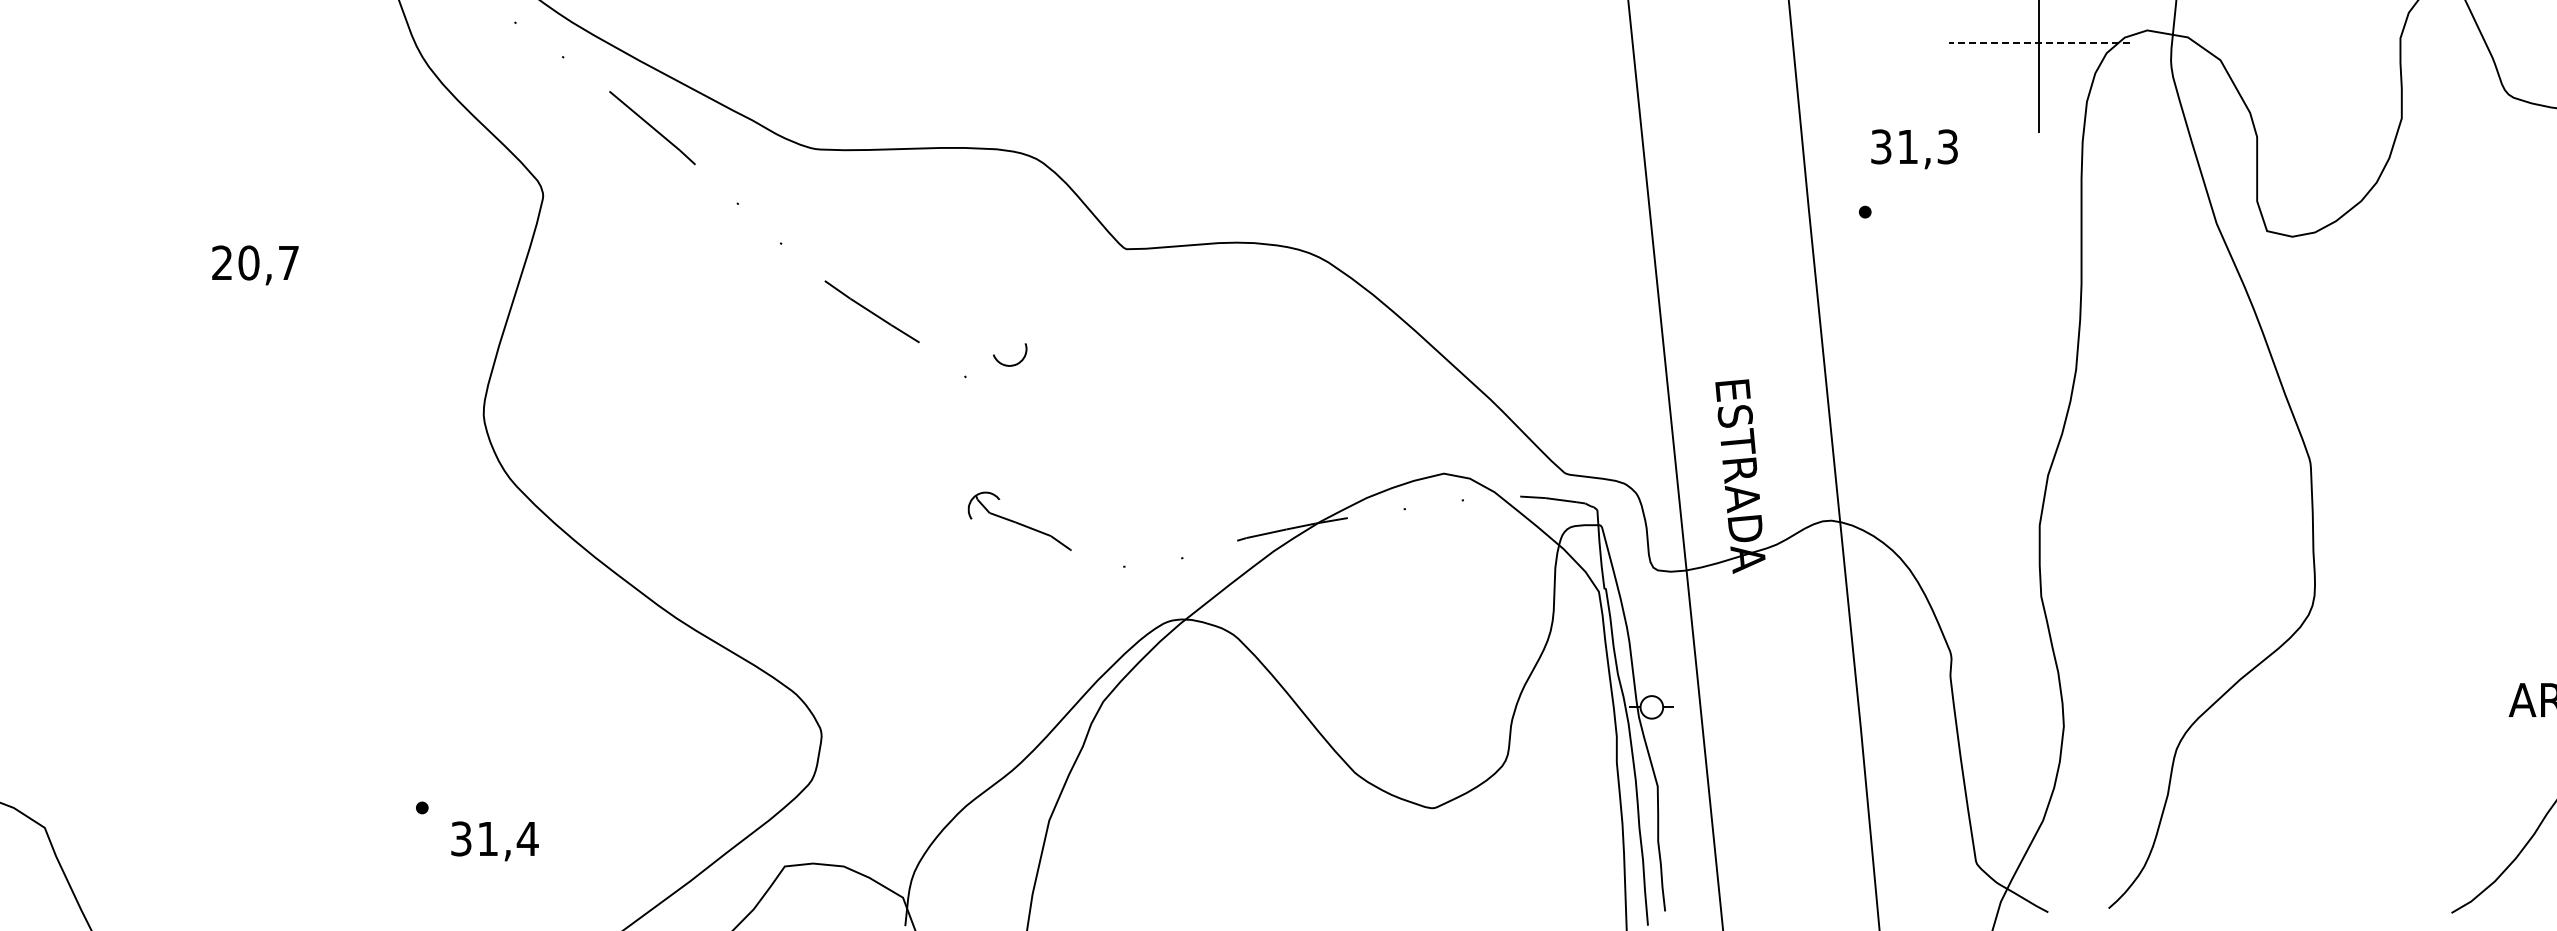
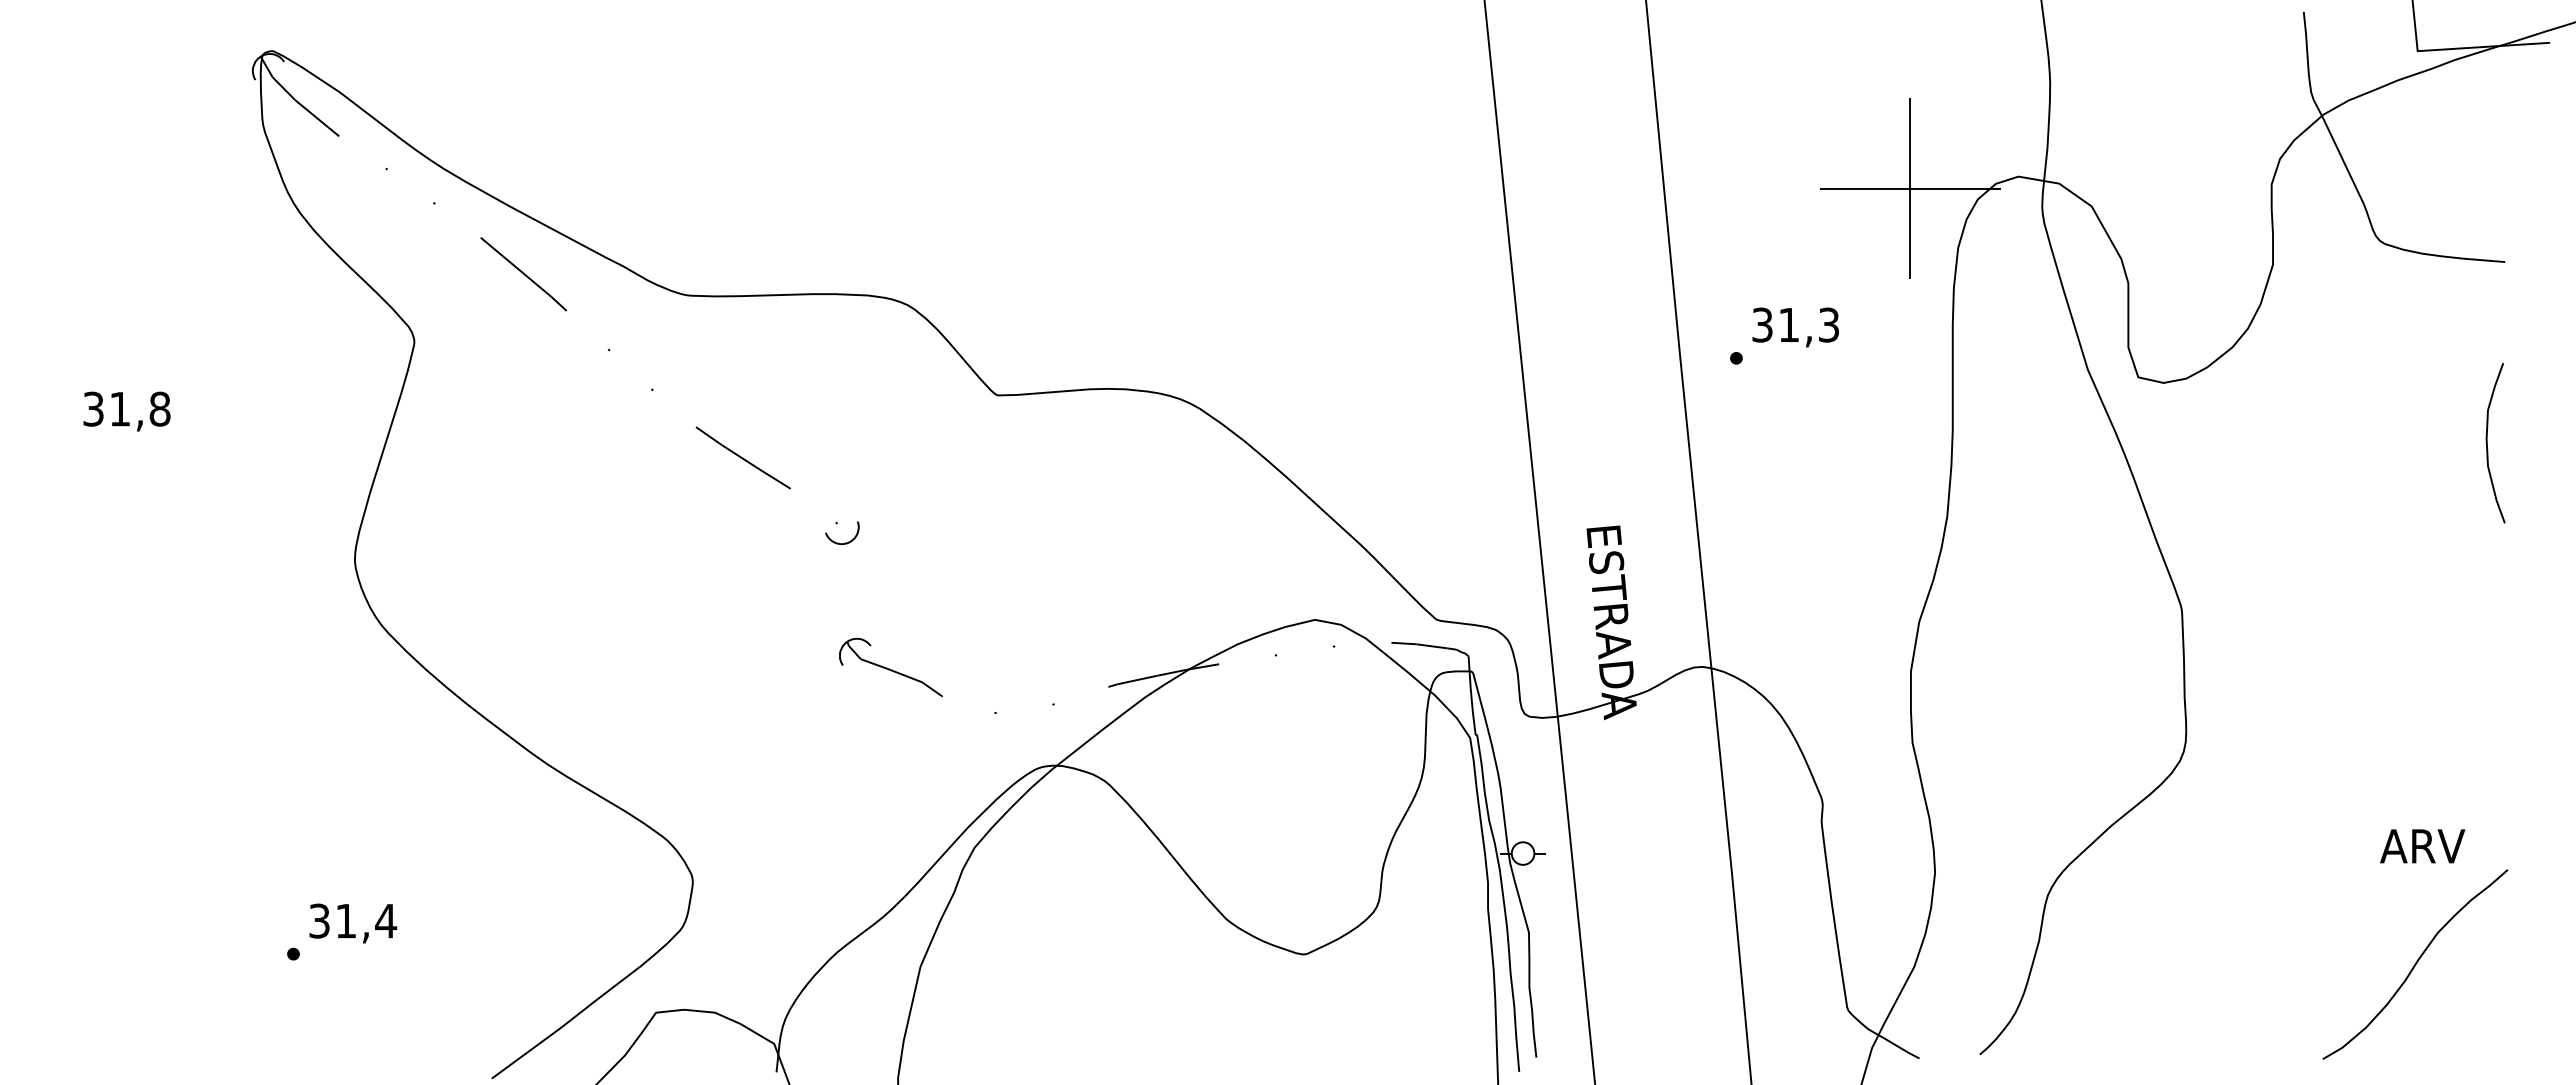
line: (2038, 42) -> (1909, 188), dashed -> solid
text: (1914, 149) -> (1795, 327), moved
text: (255, 262) -> (126, 408), 20,7 -> 31,8
curve: (1012, 364) -> (844, 542), moved
text: (495, 841) -> (353, 923), moved

